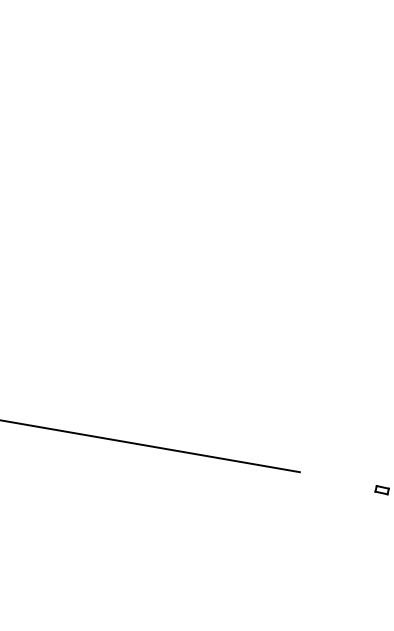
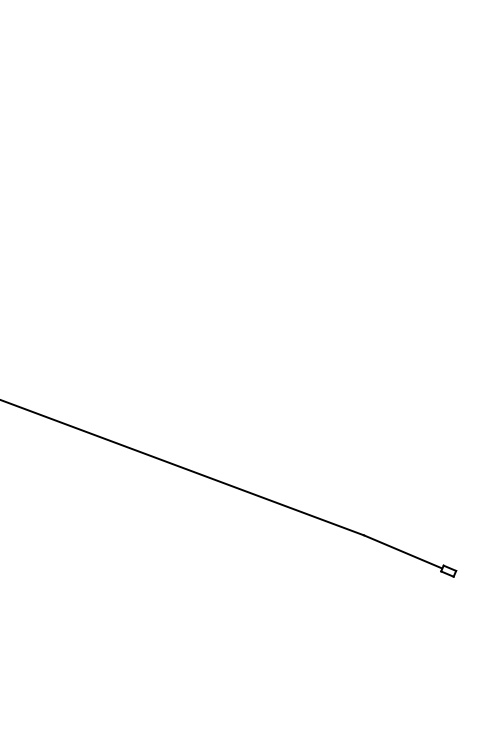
line: (337, 480) -> (402, 551), added

